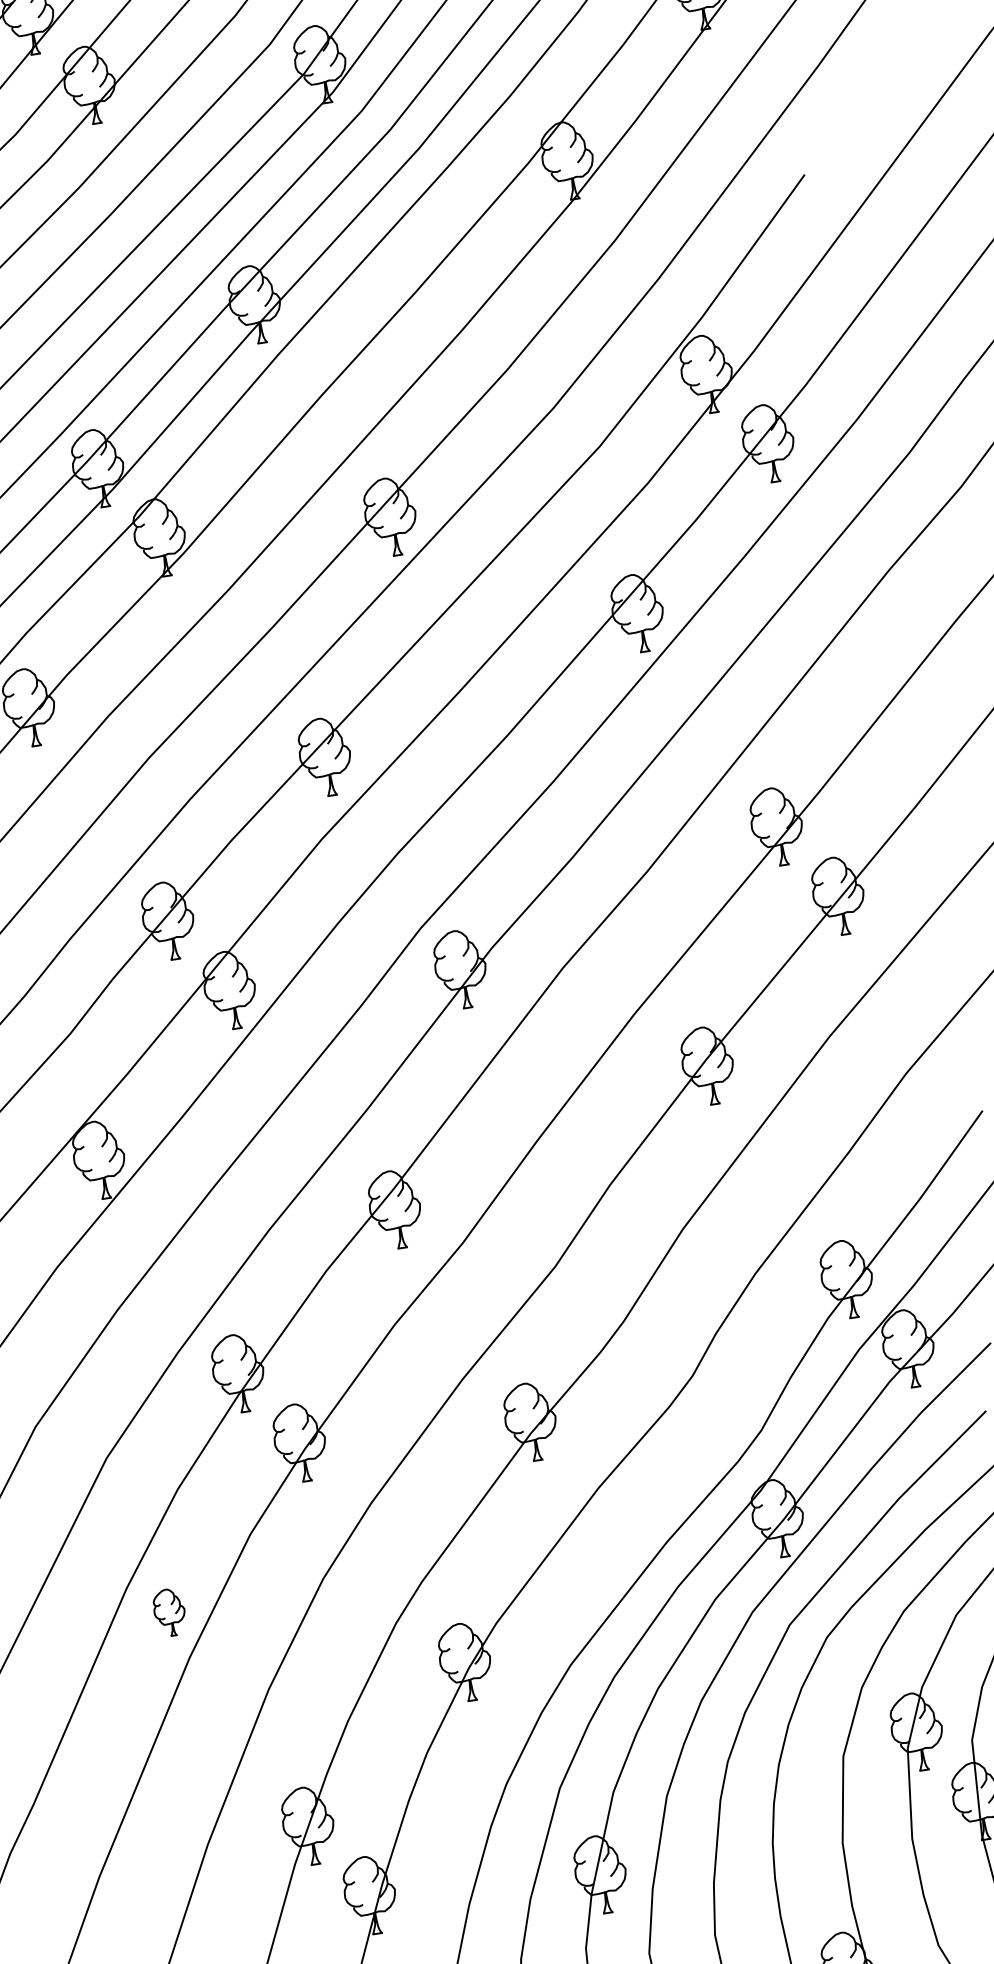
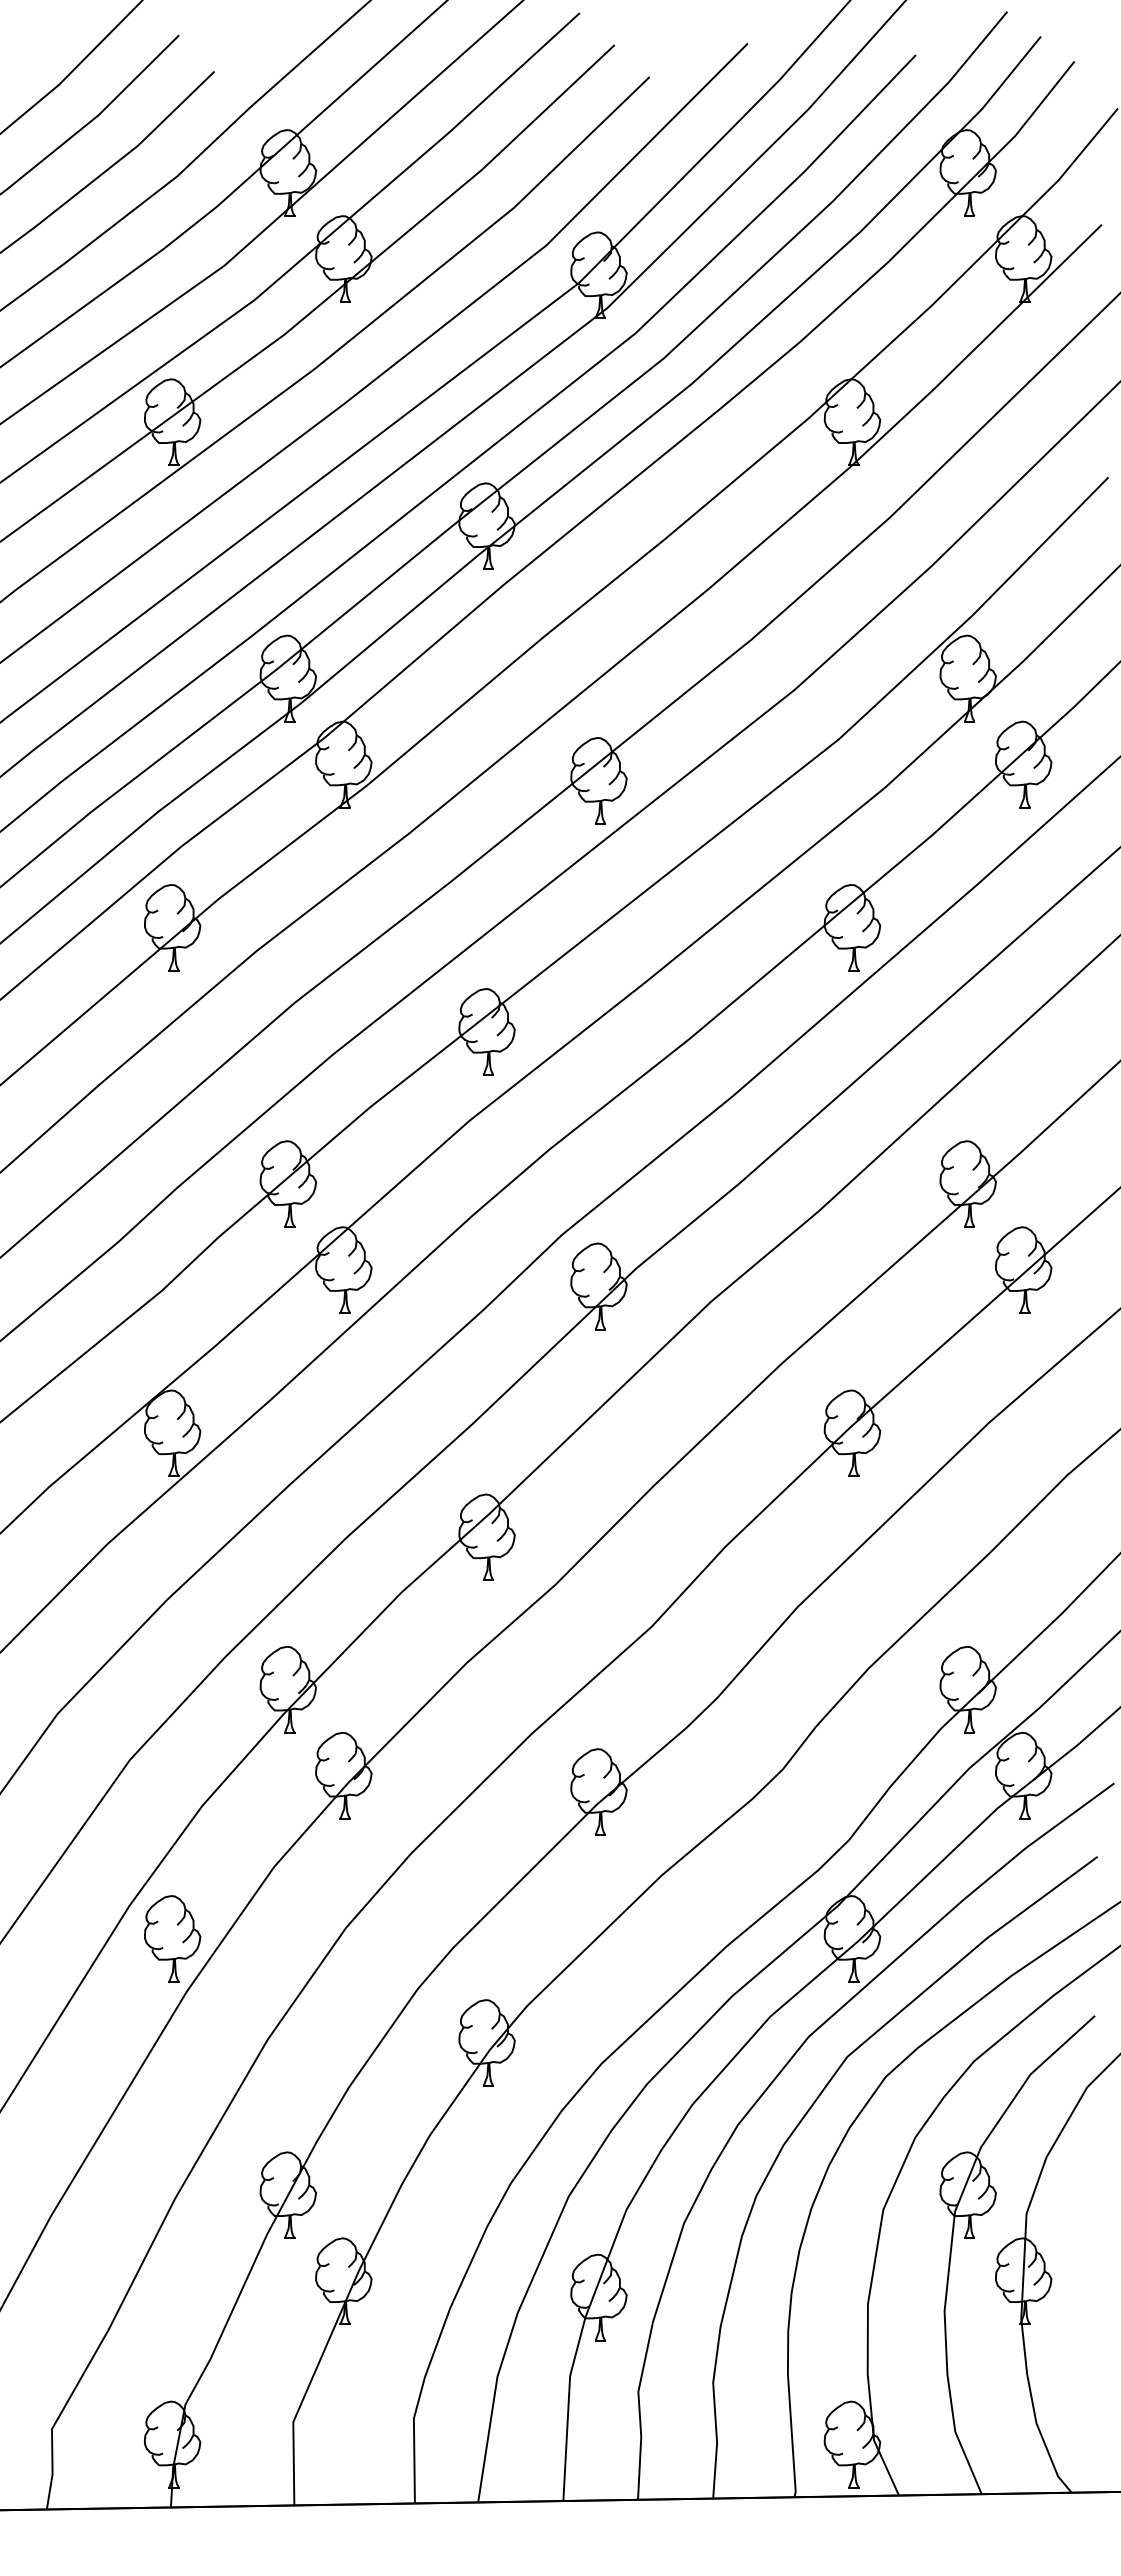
part: (169, 1612) -> (172, 1938), size x1.67

